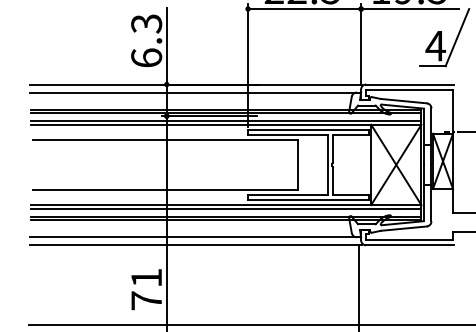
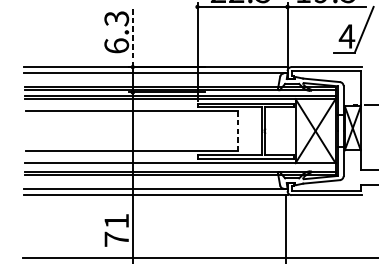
line: (166, 45) -> (132, 36), solid -> dashed
line: (298, 165) -> (237, 131), solid -> dashed
line: (226, 208) -> (180, 165), removed

